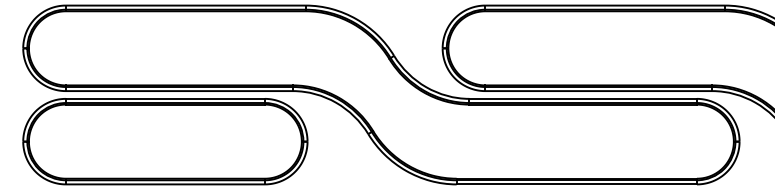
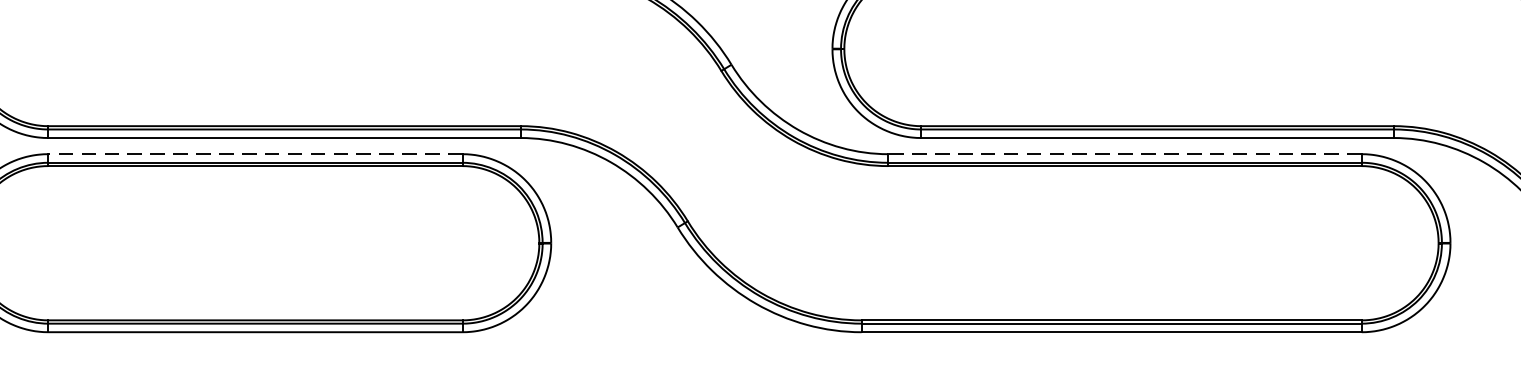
line: (165, 98) -> (255, 153), solid -> dashed
line: (583, 98) -> (1125, 153), solid -> dashed

